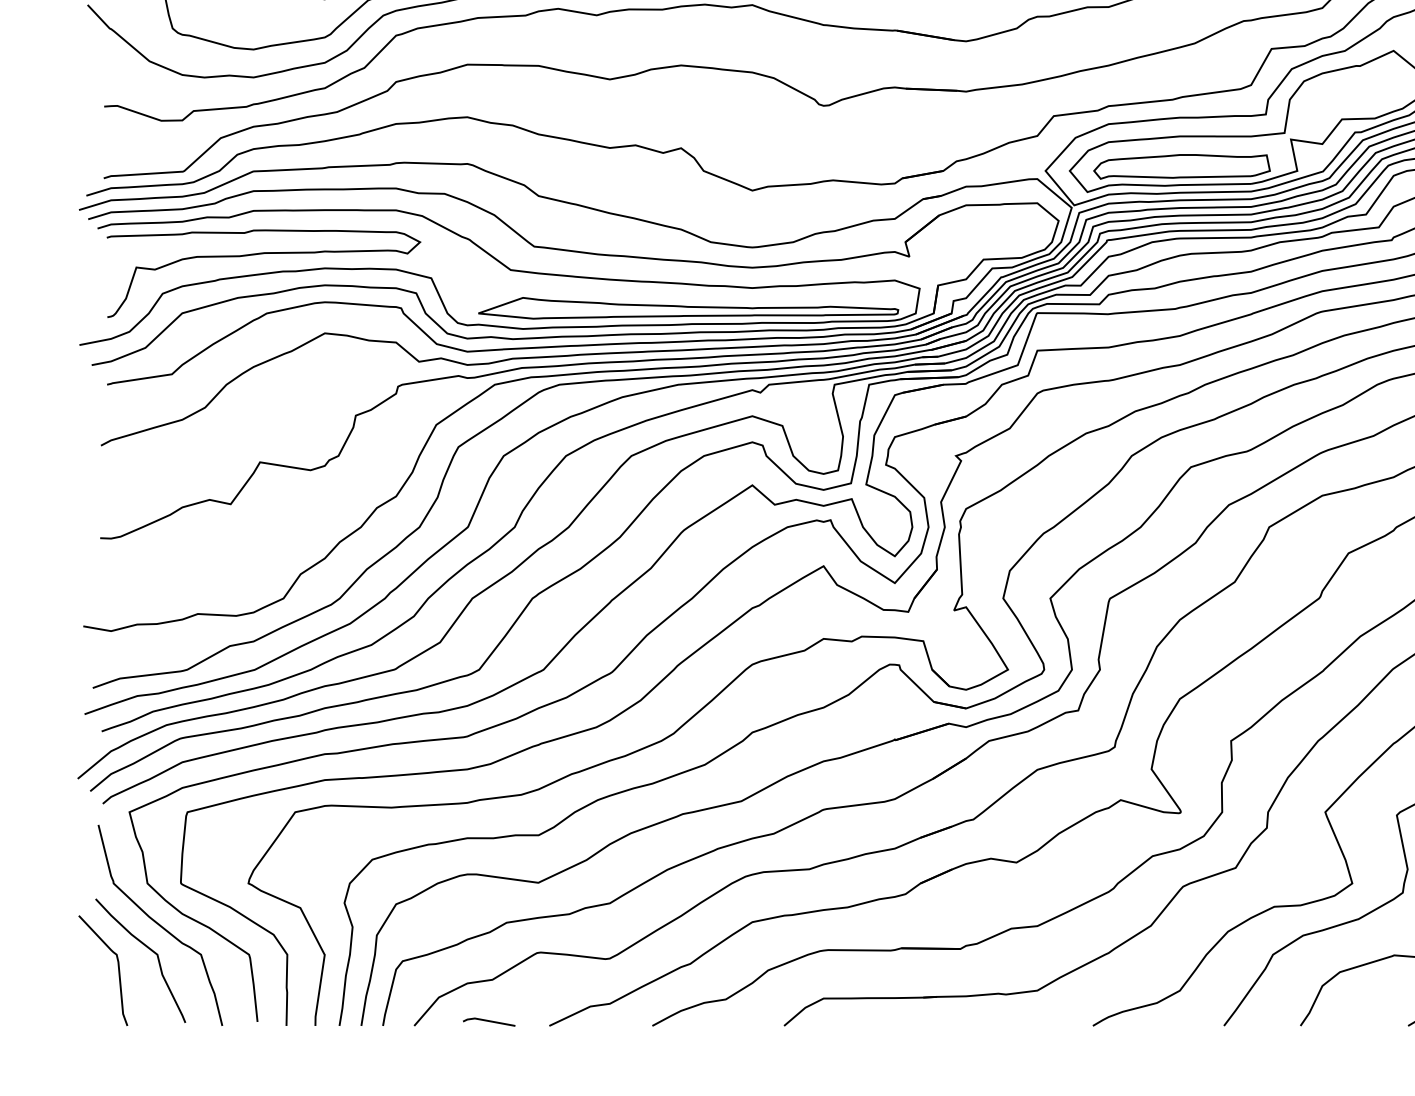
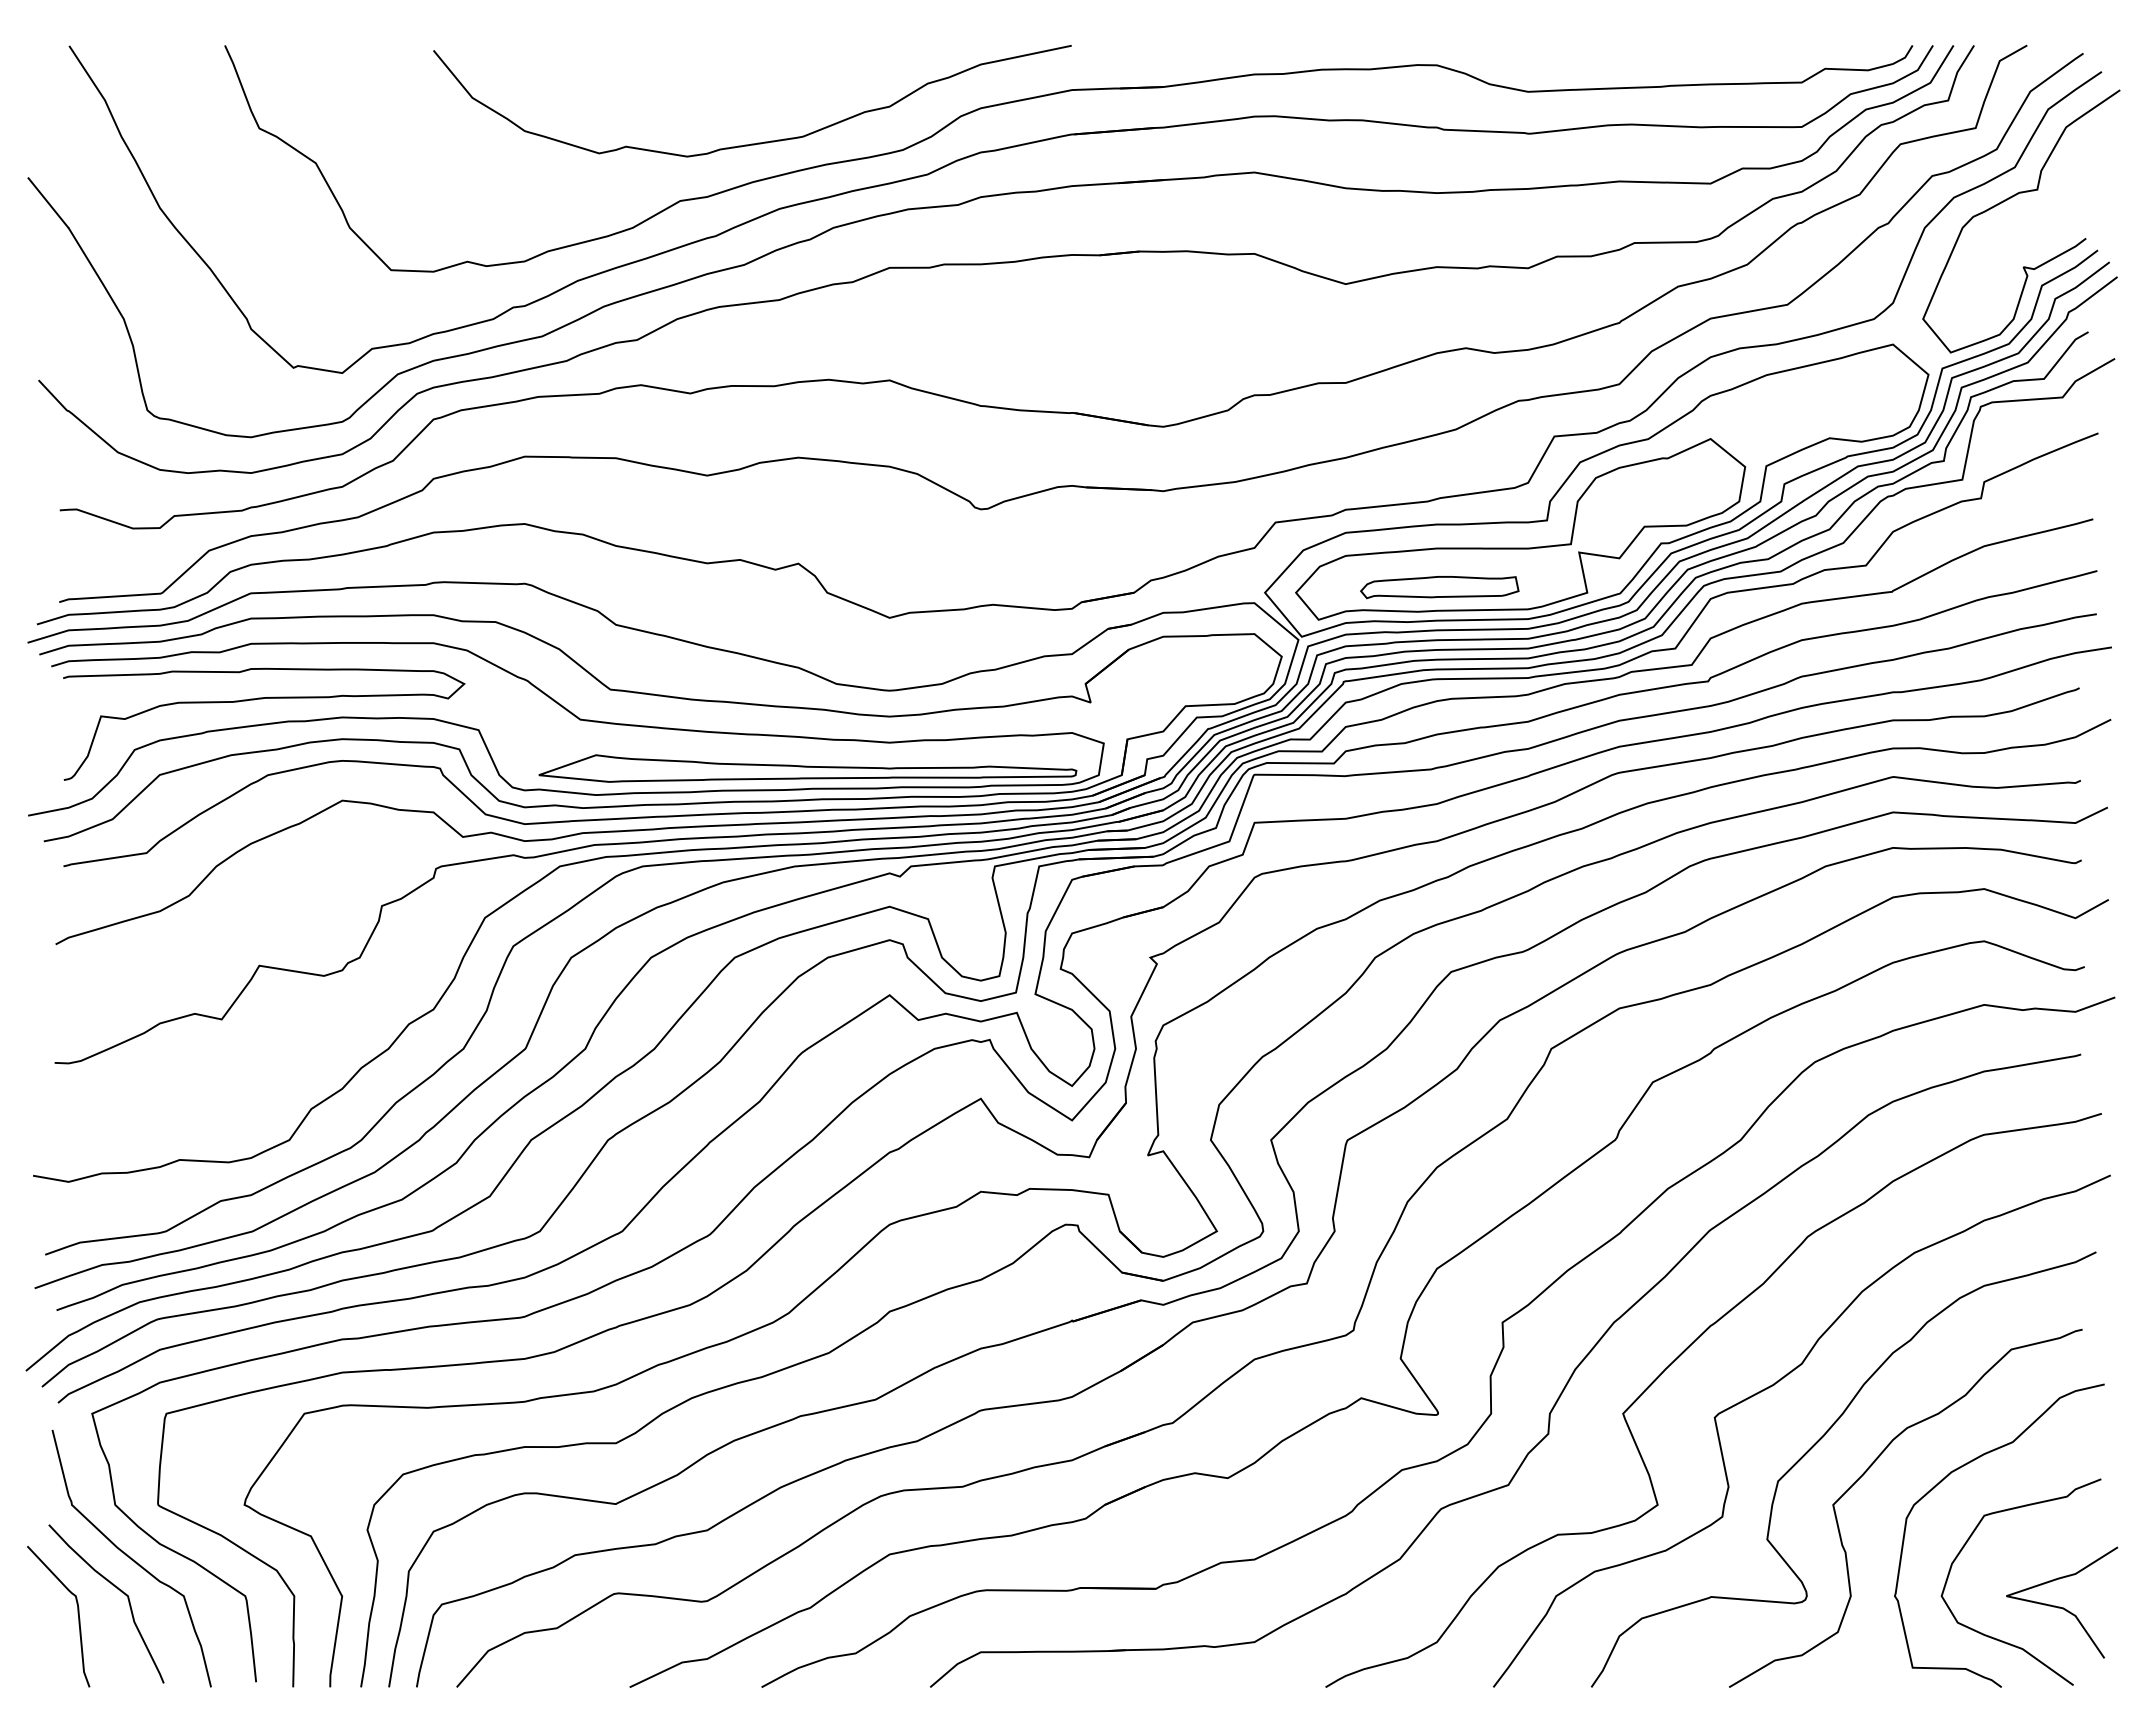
part: (1181, 166) -> (1439, 587), size x0.7
line: (489, 1021) -> (552, 1681), removed

